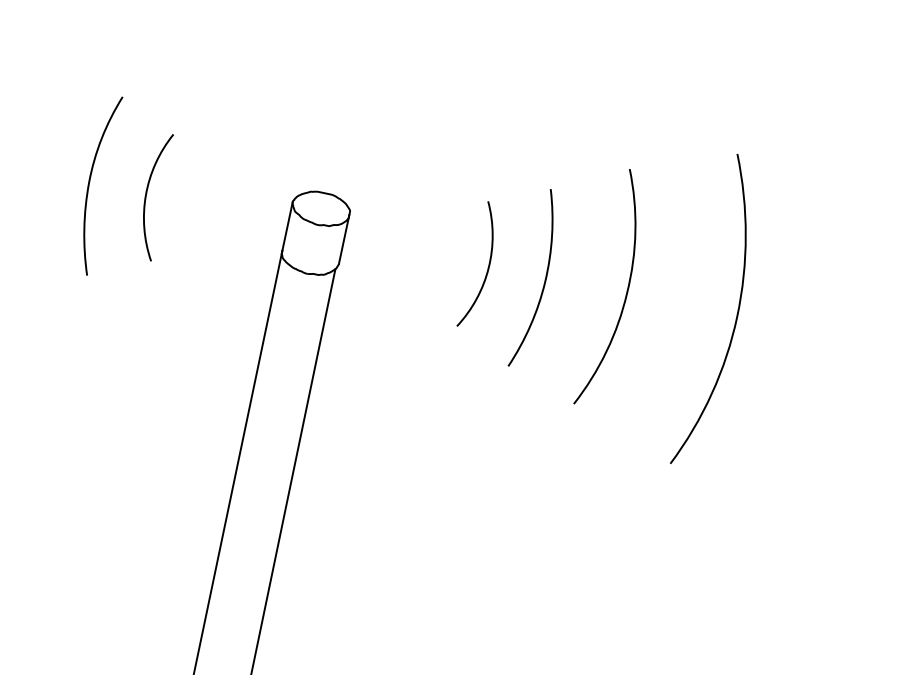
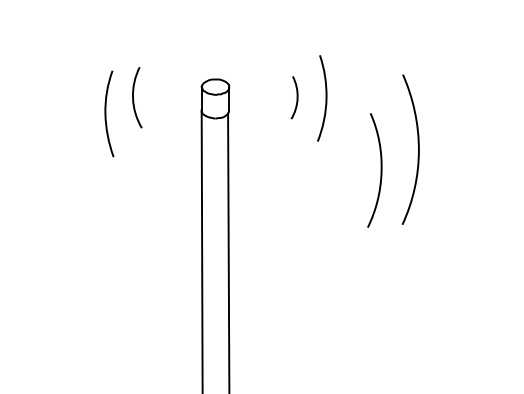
curve: (91, 182) -> (106, 113), moved
part: (479, 264) -> (294, 97), size x0.7
curve: (625, 291) -> (380, 170), moved
curve: (736, 315) -> (418, 149), moved

